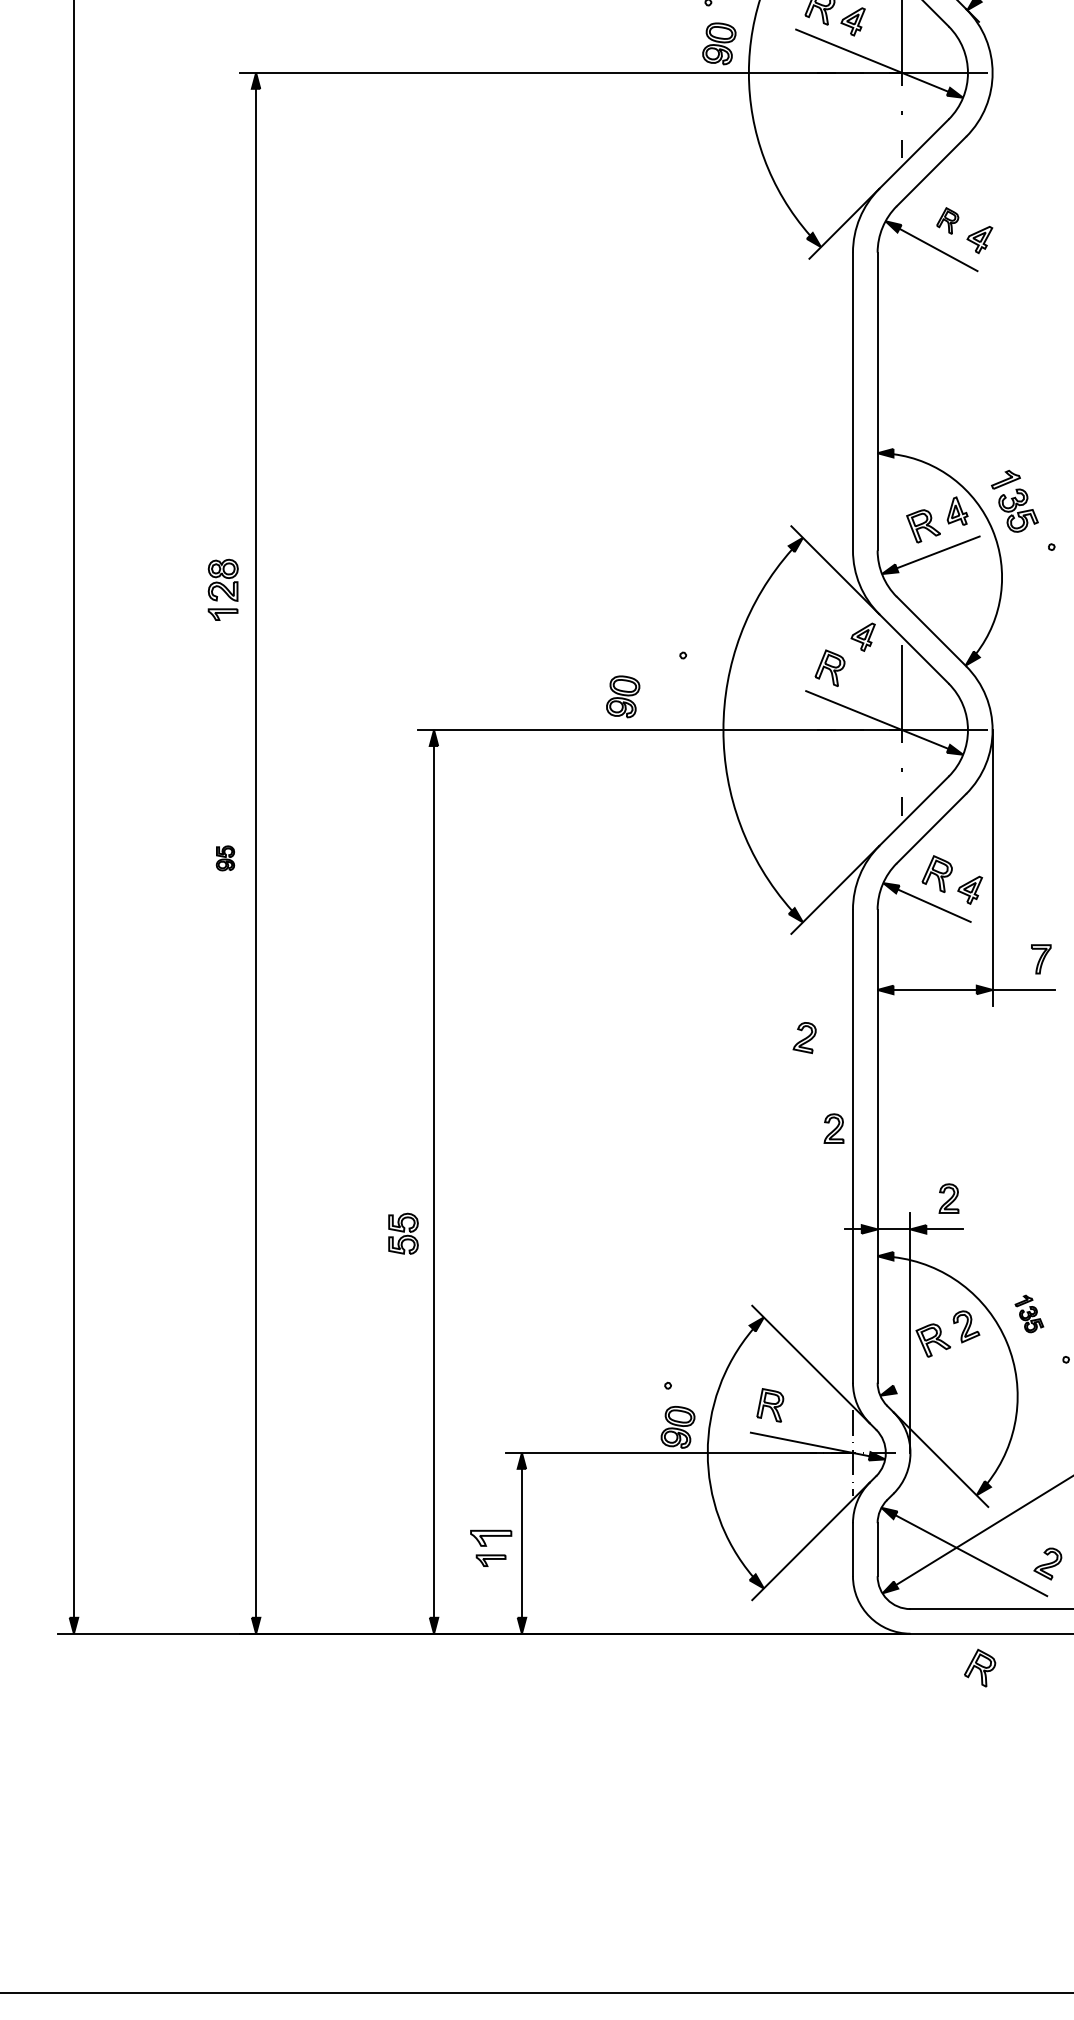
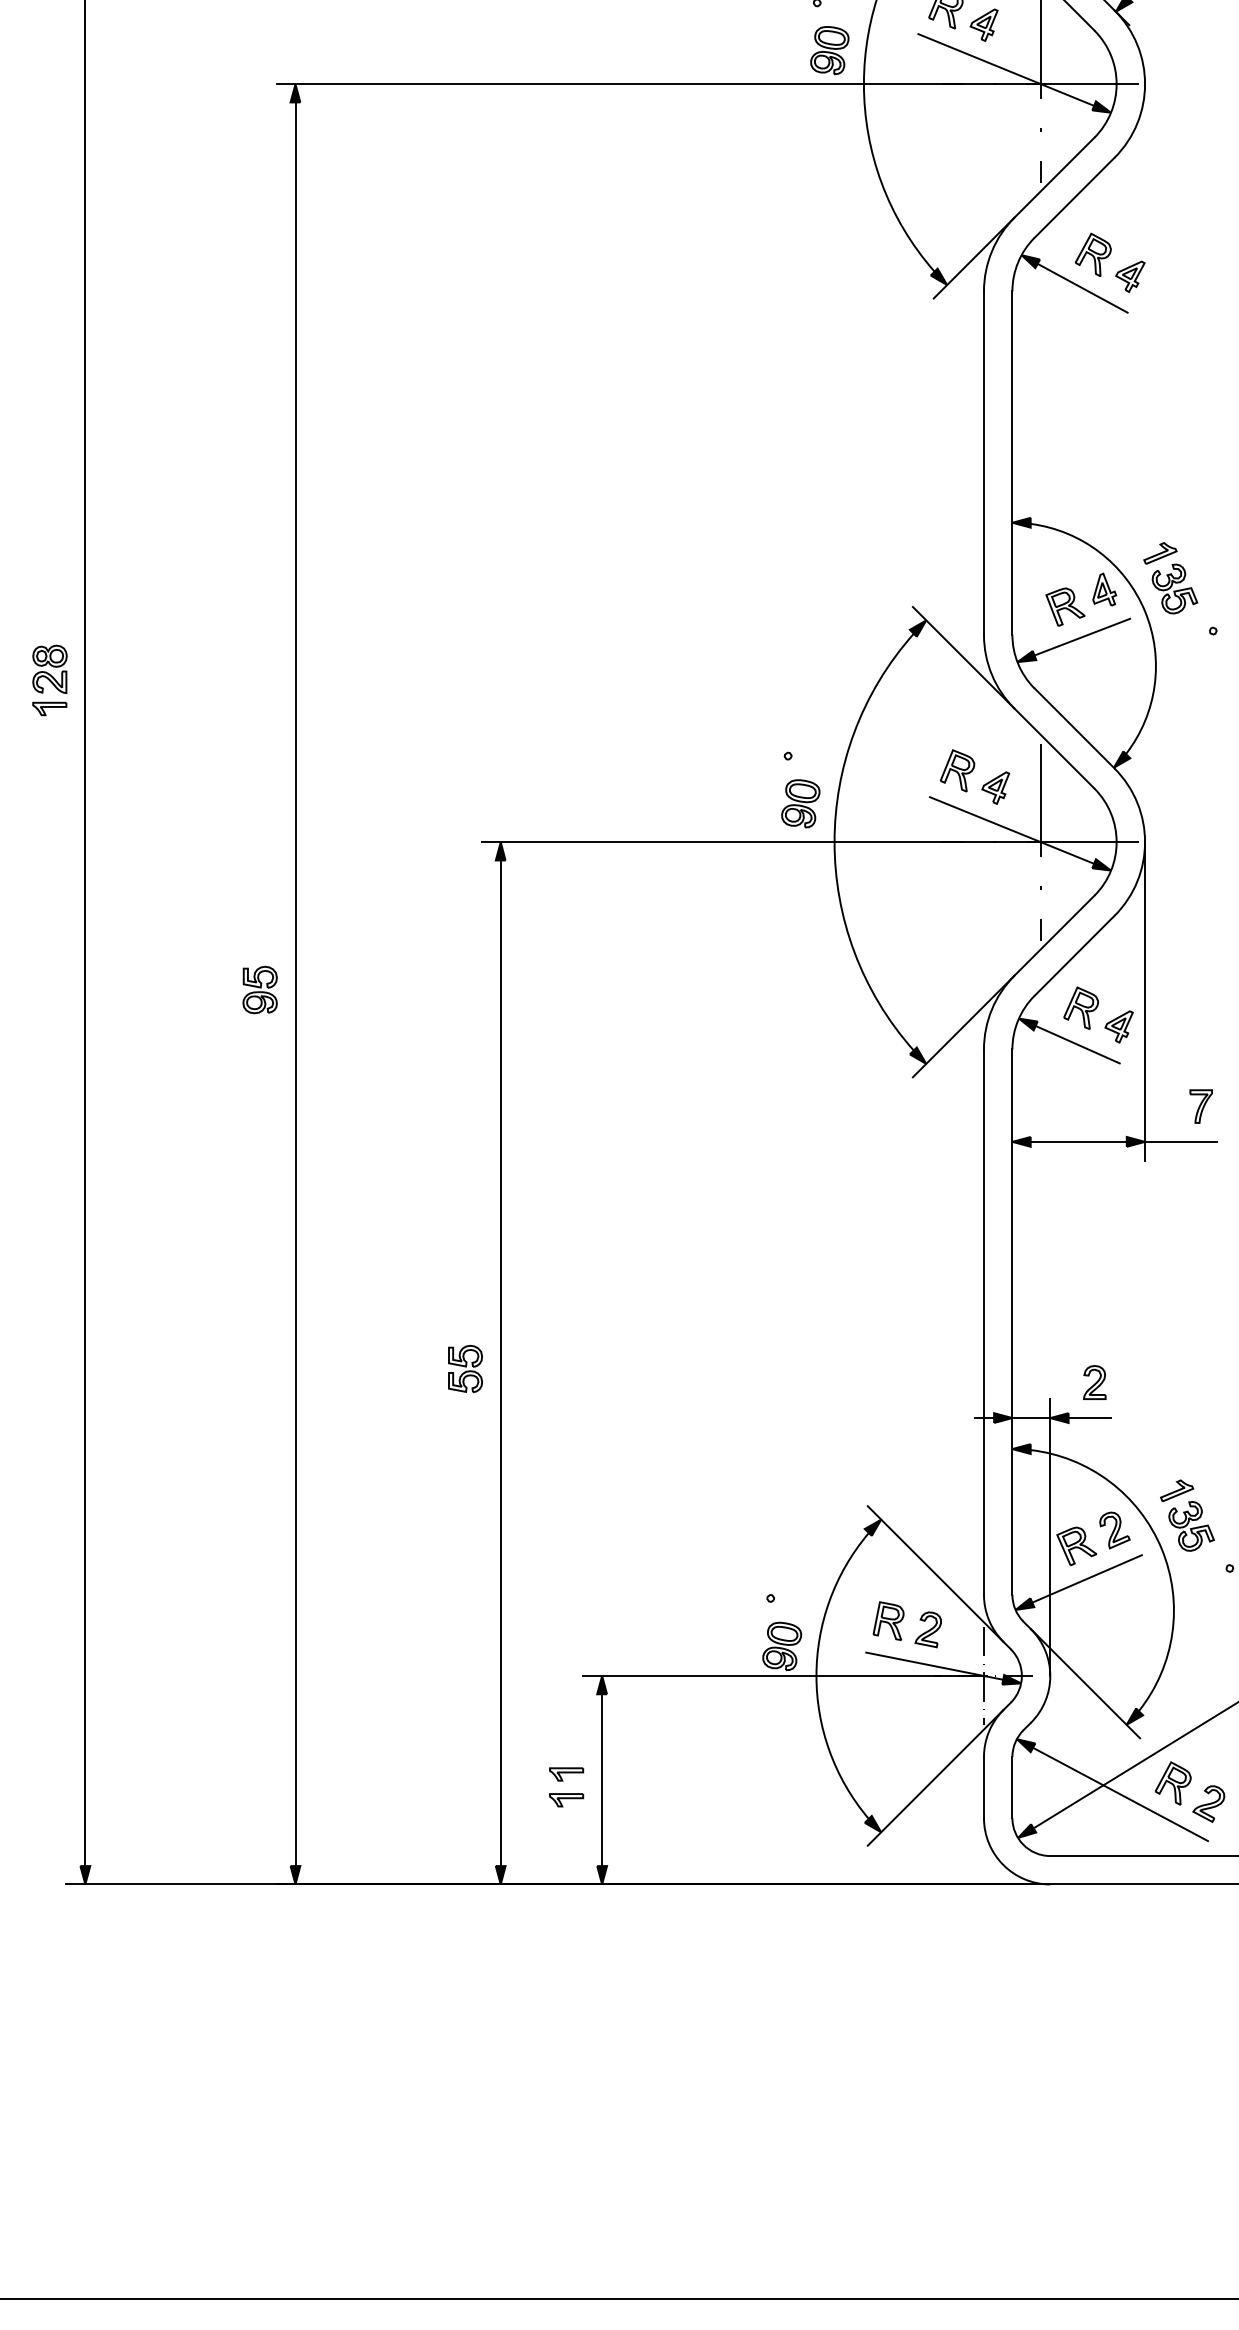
part: (947, 220) -> (1093, 254), size x1.43
part: (222, 589) -> (49, 679), moved
part: (862, 636) -> (994, 787), moved
part: (623, 696) -> (801, 803), moved
part: (225, 858) -> (260, 990), size x1.67
part: (804, 1038) -> (928, 1630), moved
part: (833, 1128) -> (961, 1301), removed
part: (403, 1233) -> (465, 1368), moved
part: (1029, 1313) -> (1187, 1515), size x1.67
line: (941, 1368) -> (1086, 1578), added
part: (490, 1538) -> (565, 1774), size x0.71
part: (980, 1667) -> (1173, 1782), moved

